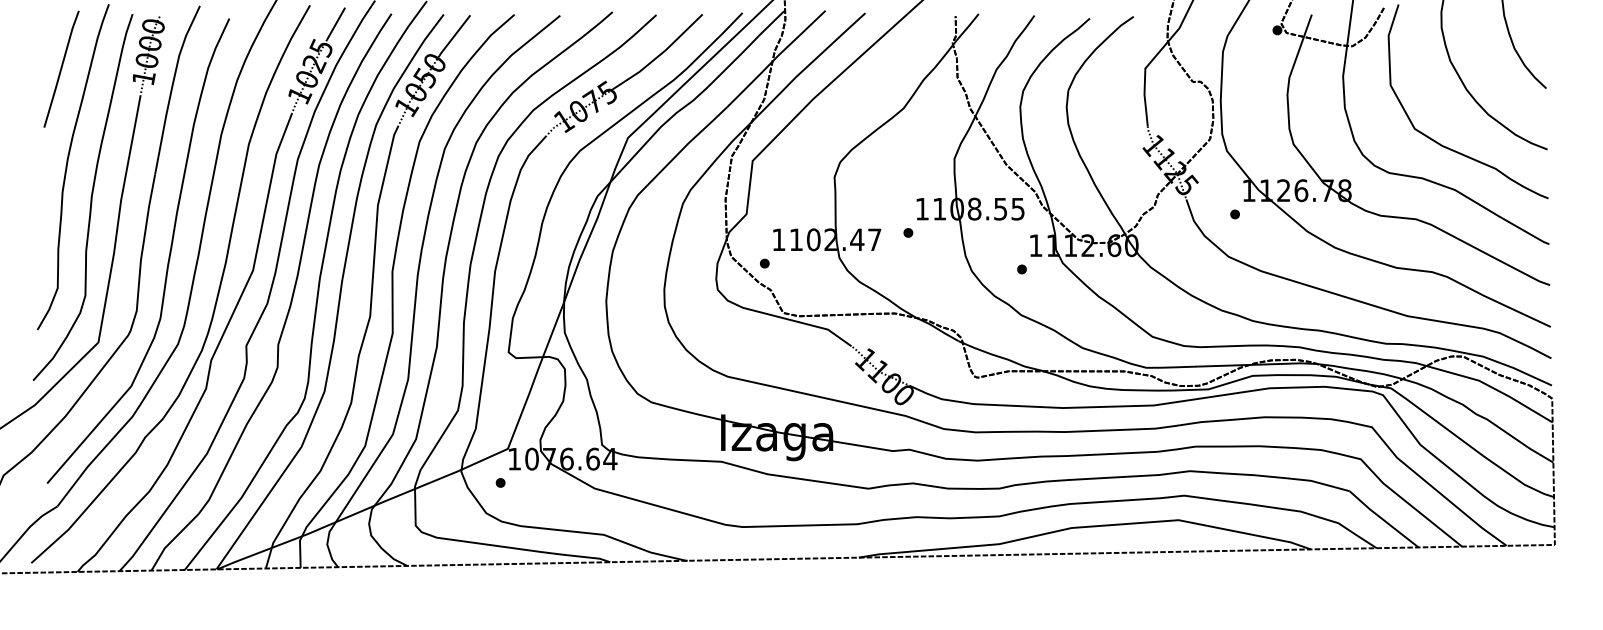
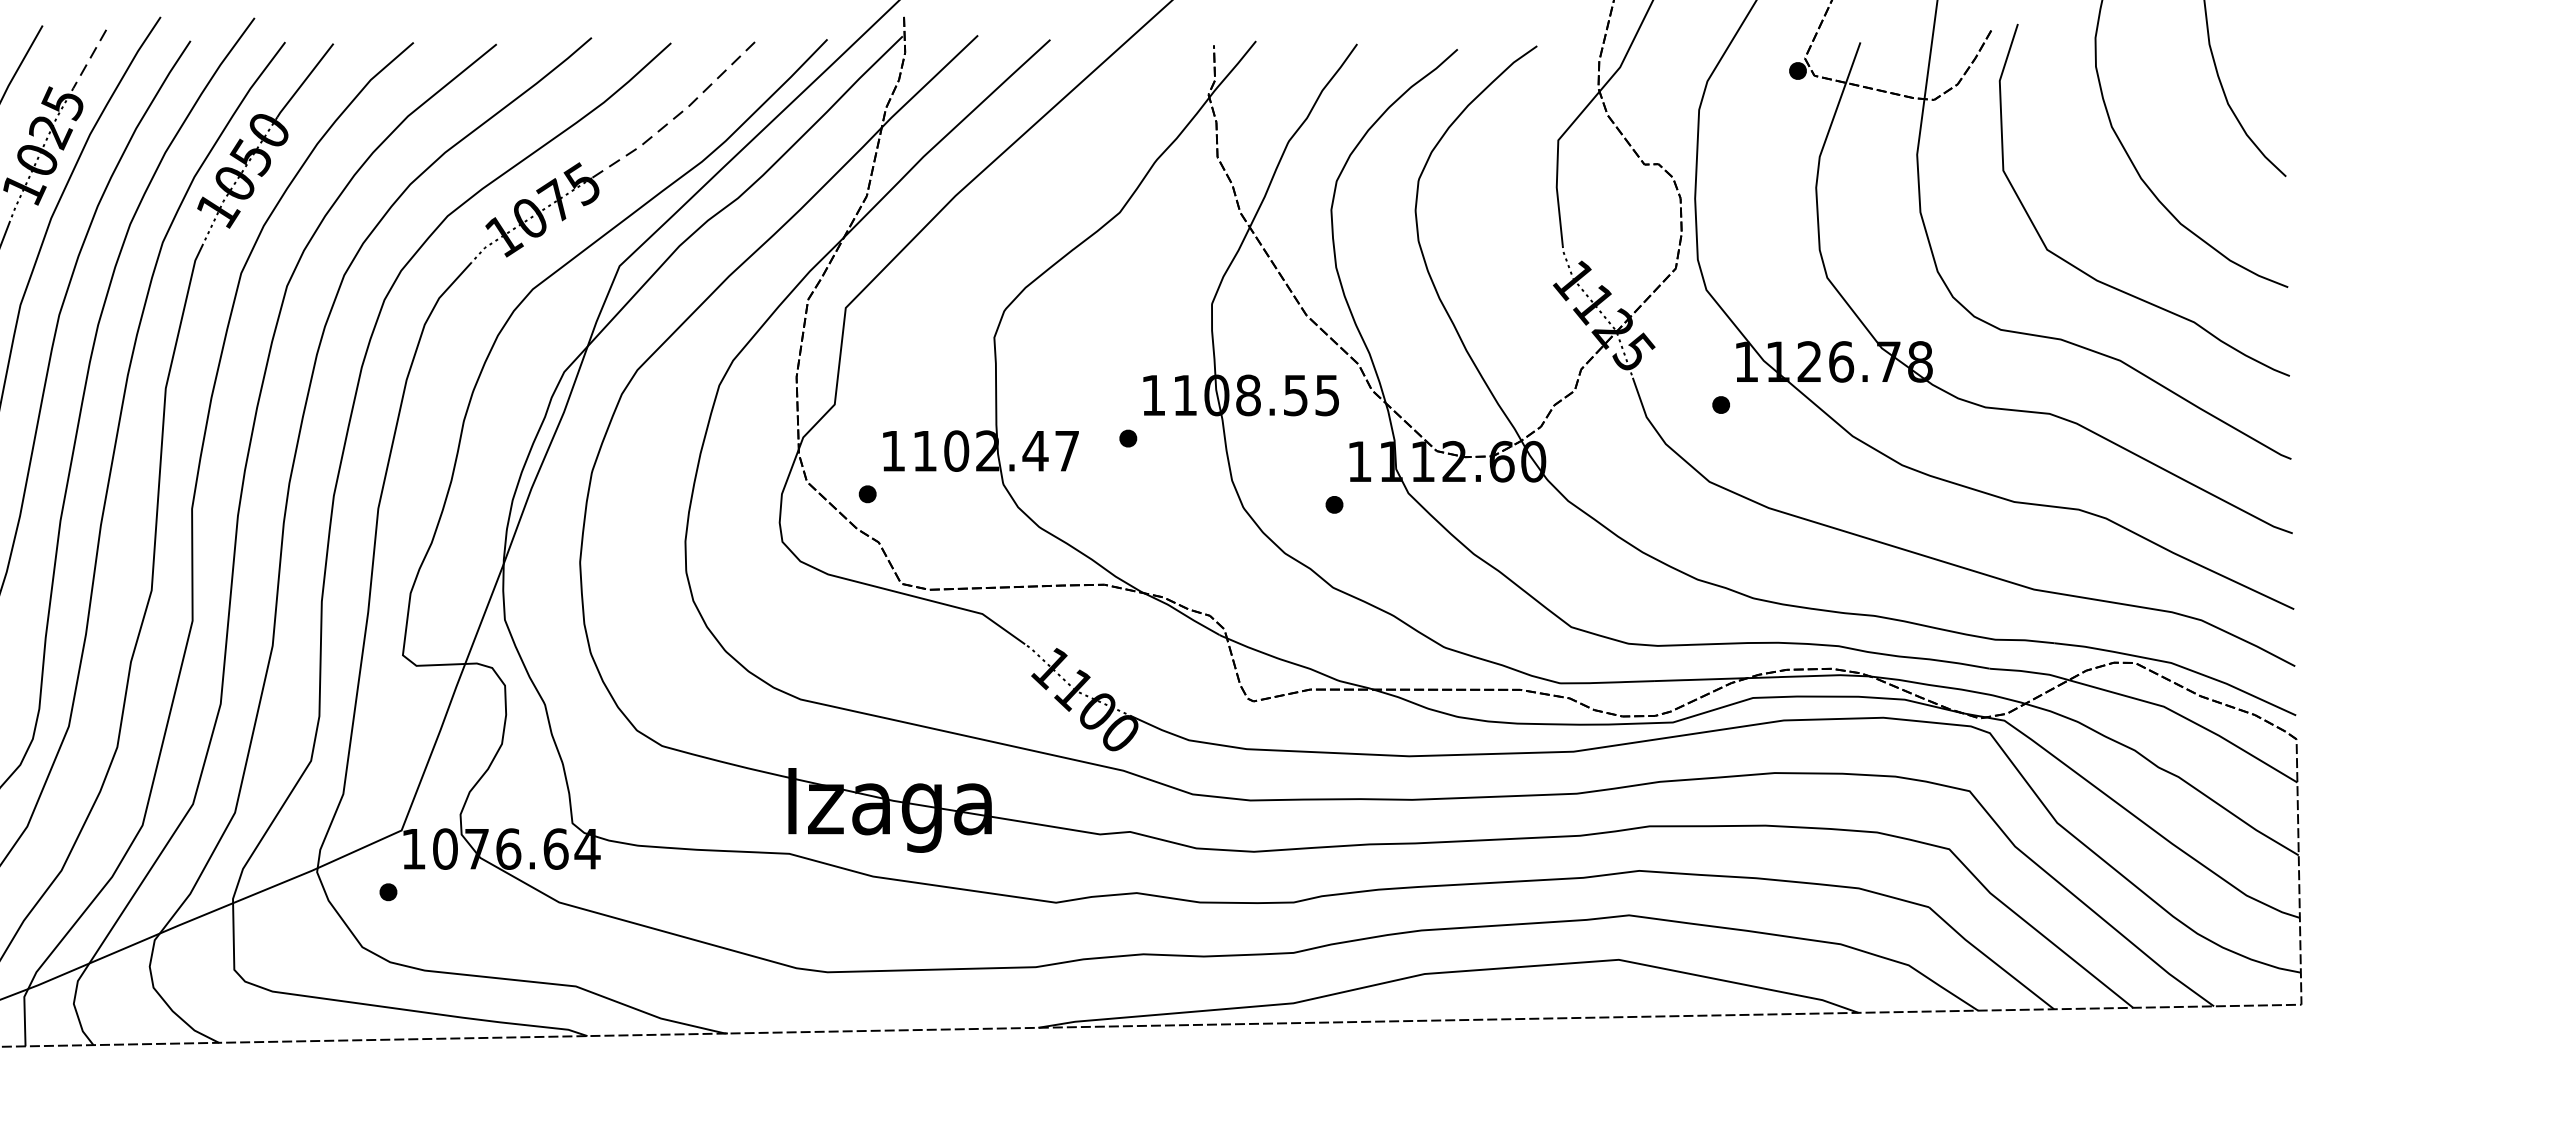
line: (335, 24) -> (88, 60), solid -> dashed
line: (659, 55) -> (676, 116), solid -> dashed

